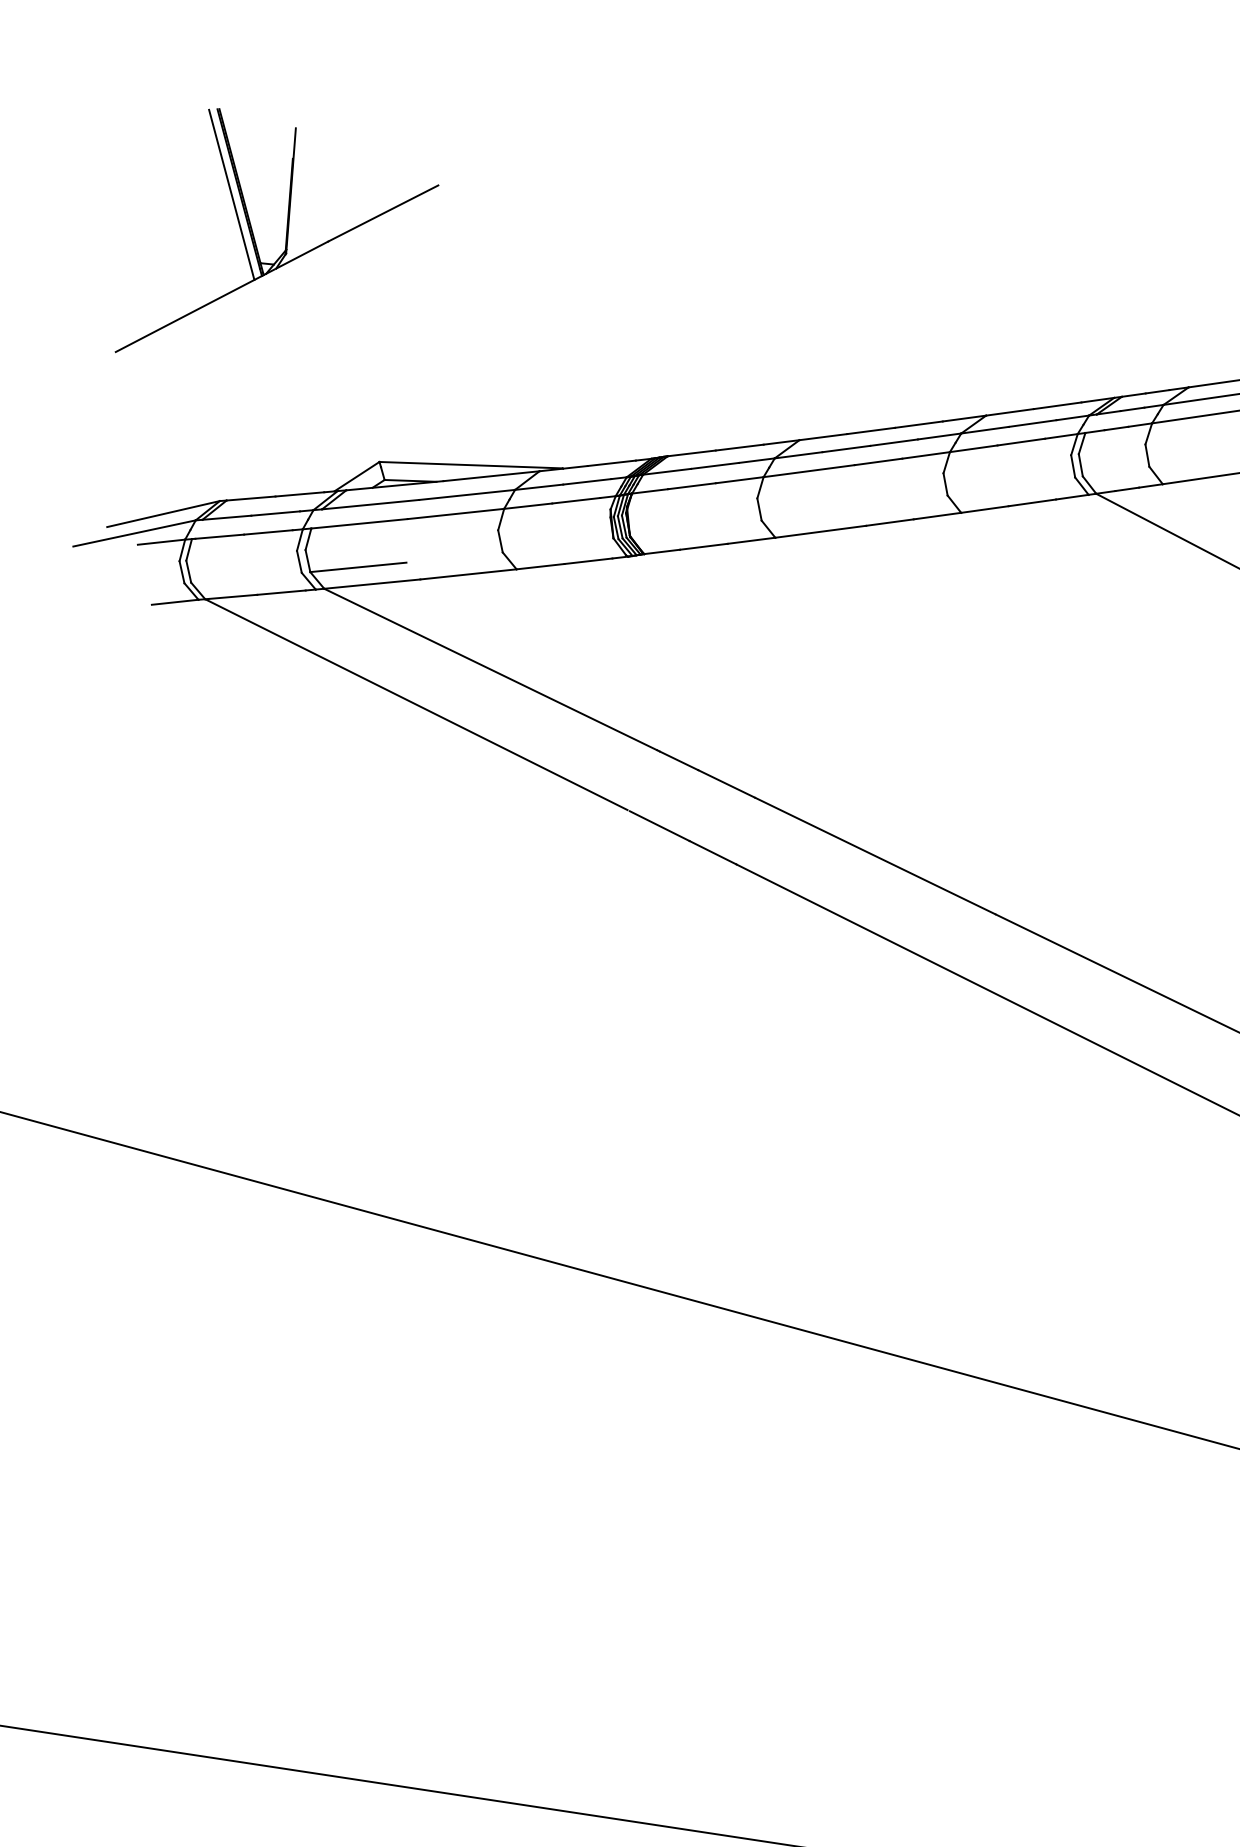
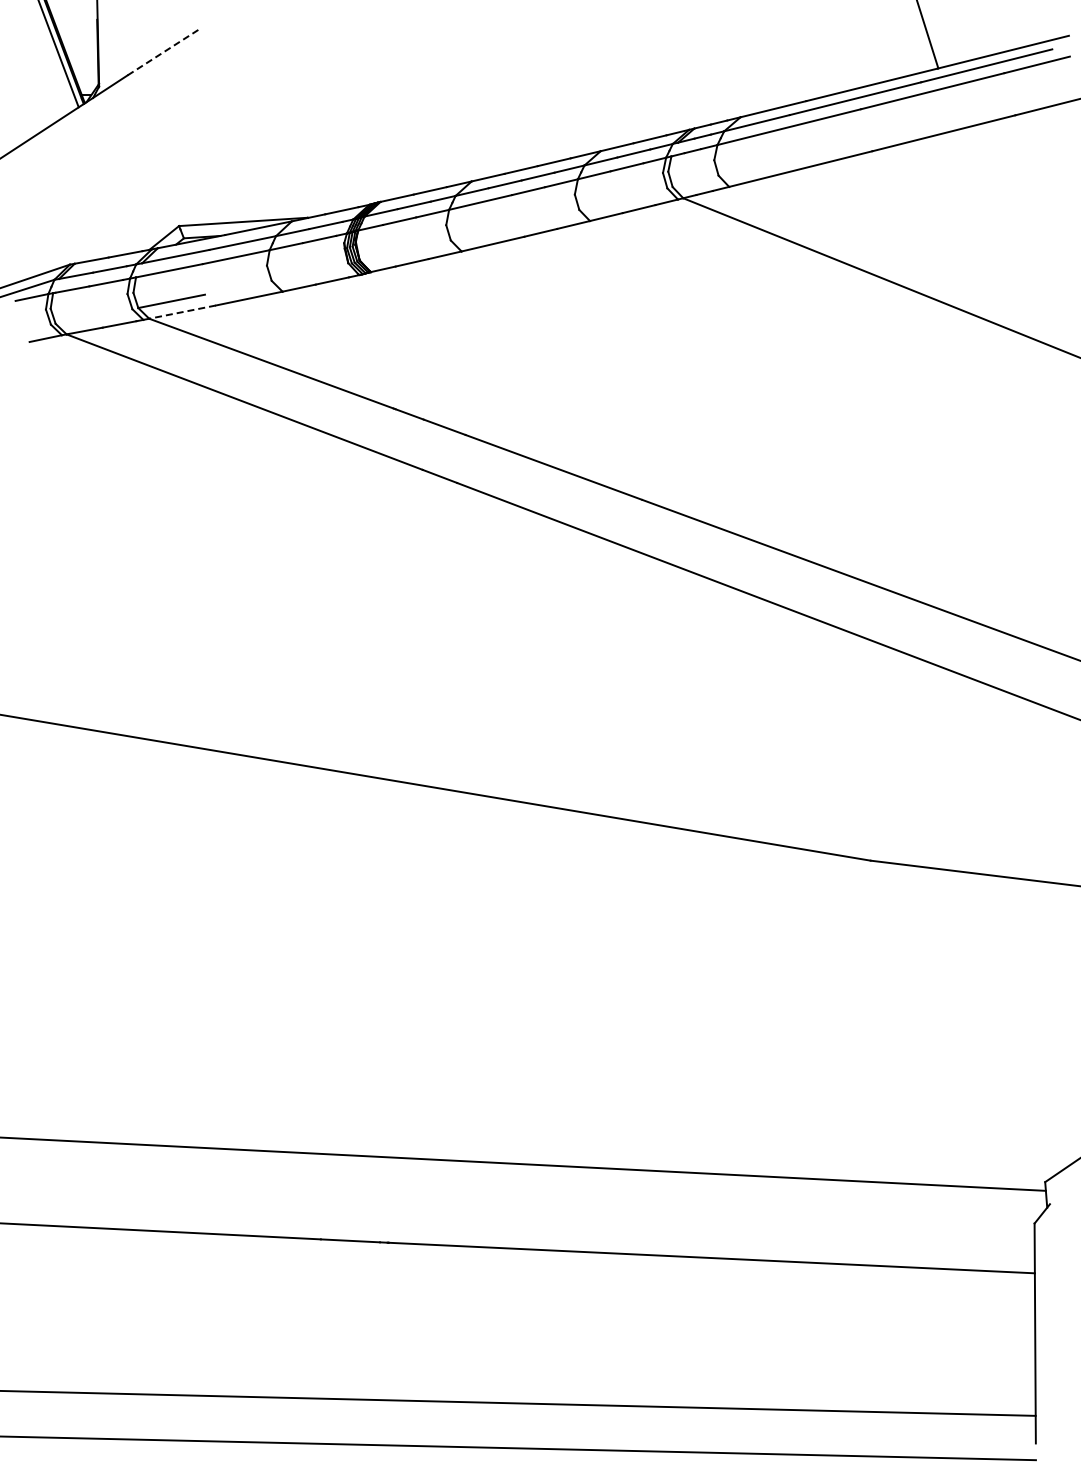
line: (383, 213) -> (164, 51), solid -> dashed
line: (372, 584) -> (182, 312), solid -> dashed

